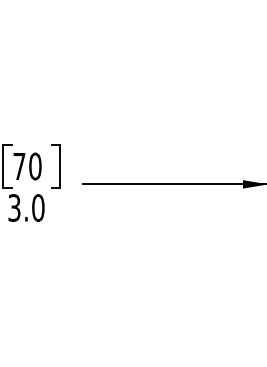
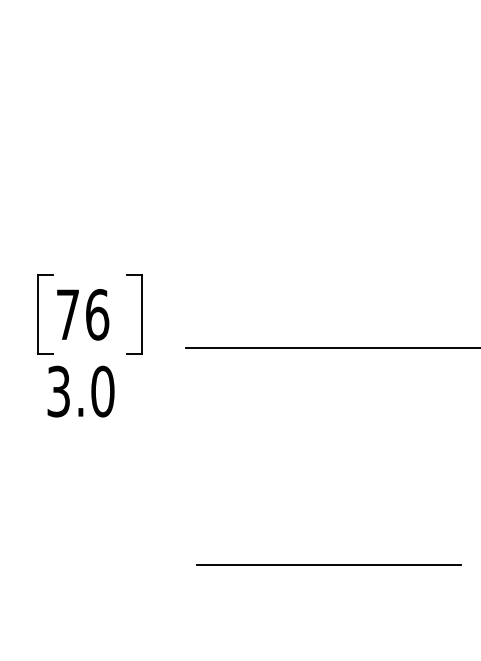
text: (35, 166) -> (97, 314), 70 -> 76
line: (160, 301) -> (328, 564), added

